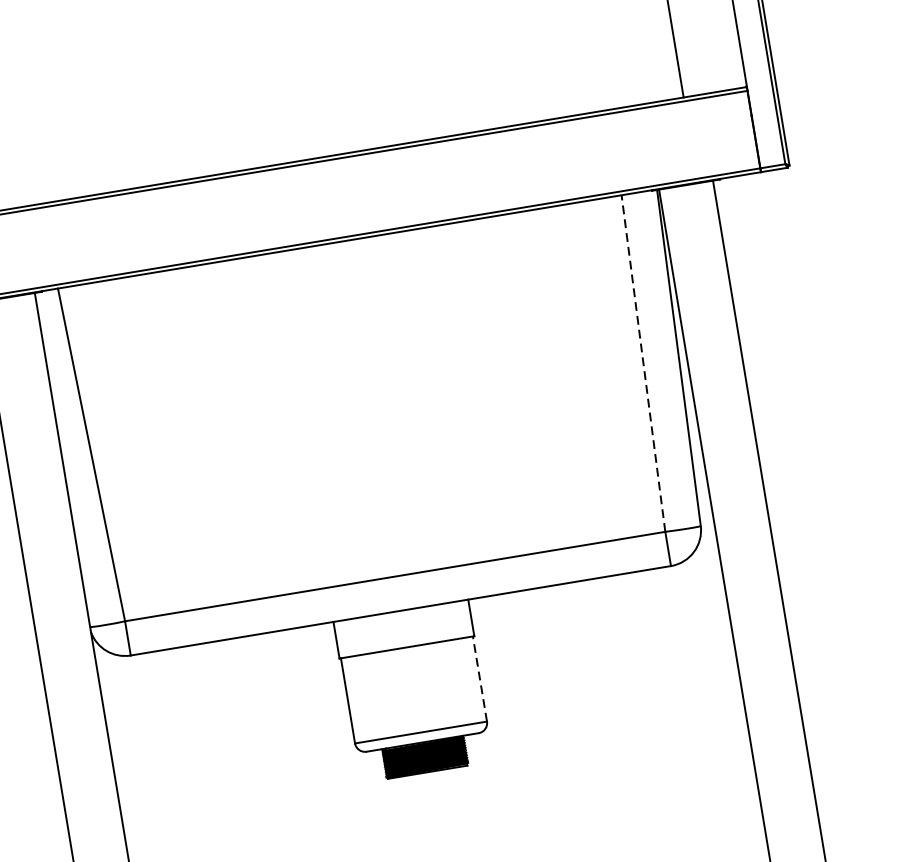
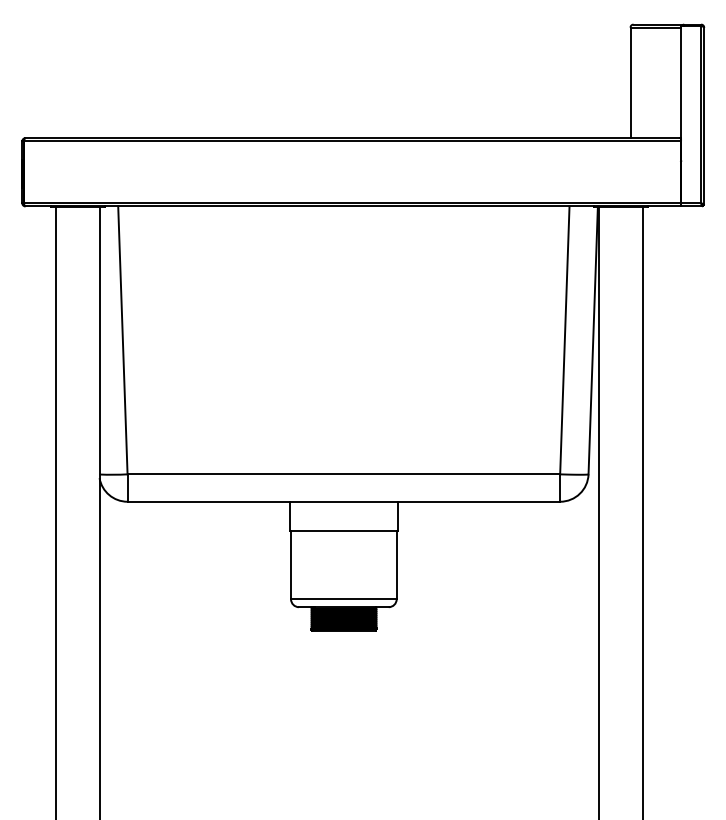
line: (642, 362) -> (564, 339), dashed -> solid
line: (479, 678) -> (396, 564), dashed -> solid

